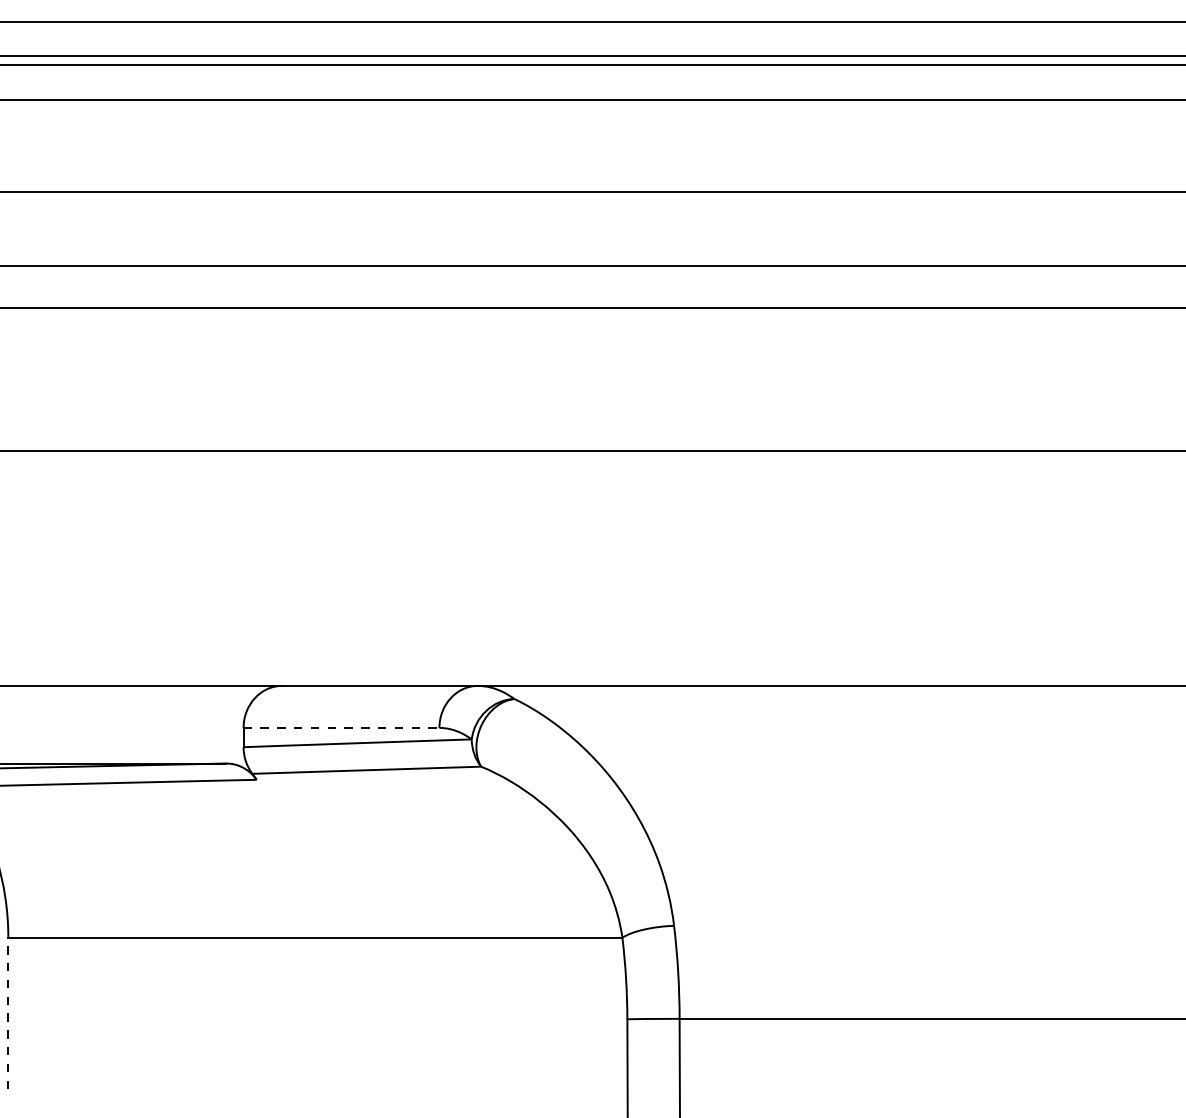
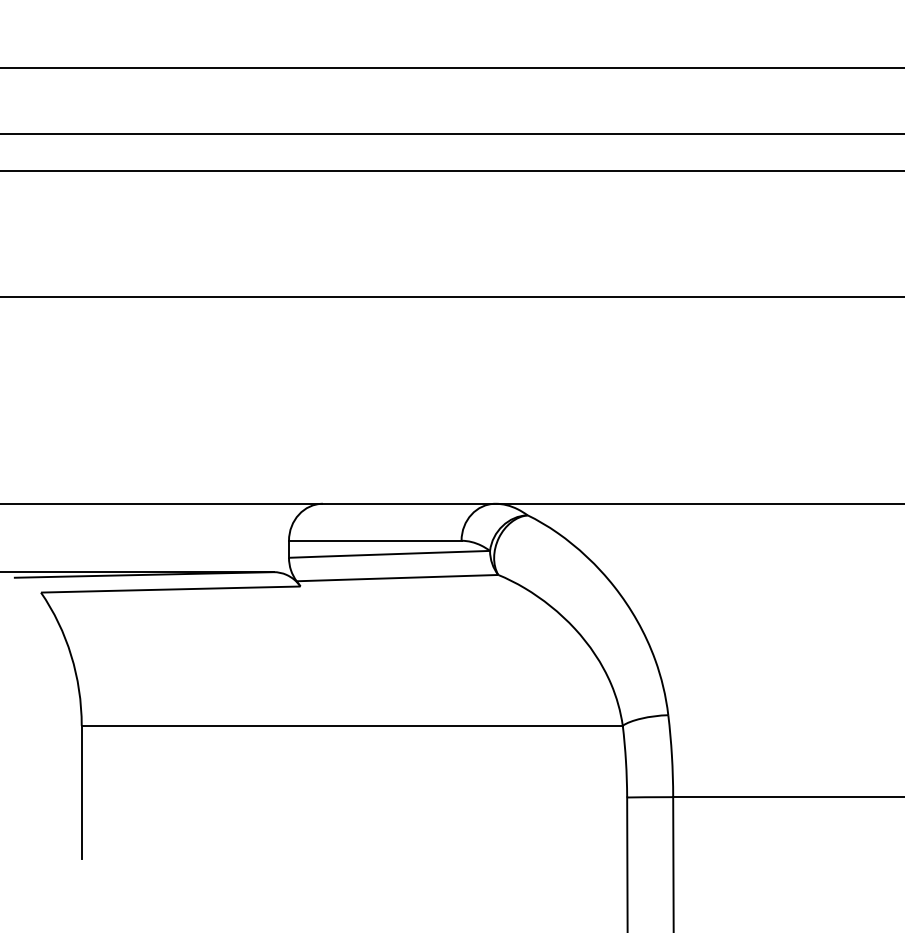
line: (341, 727) -> (375, 540), dashed -> solid
line: (8, 1013) -> (81, 792), dashed -> solid

